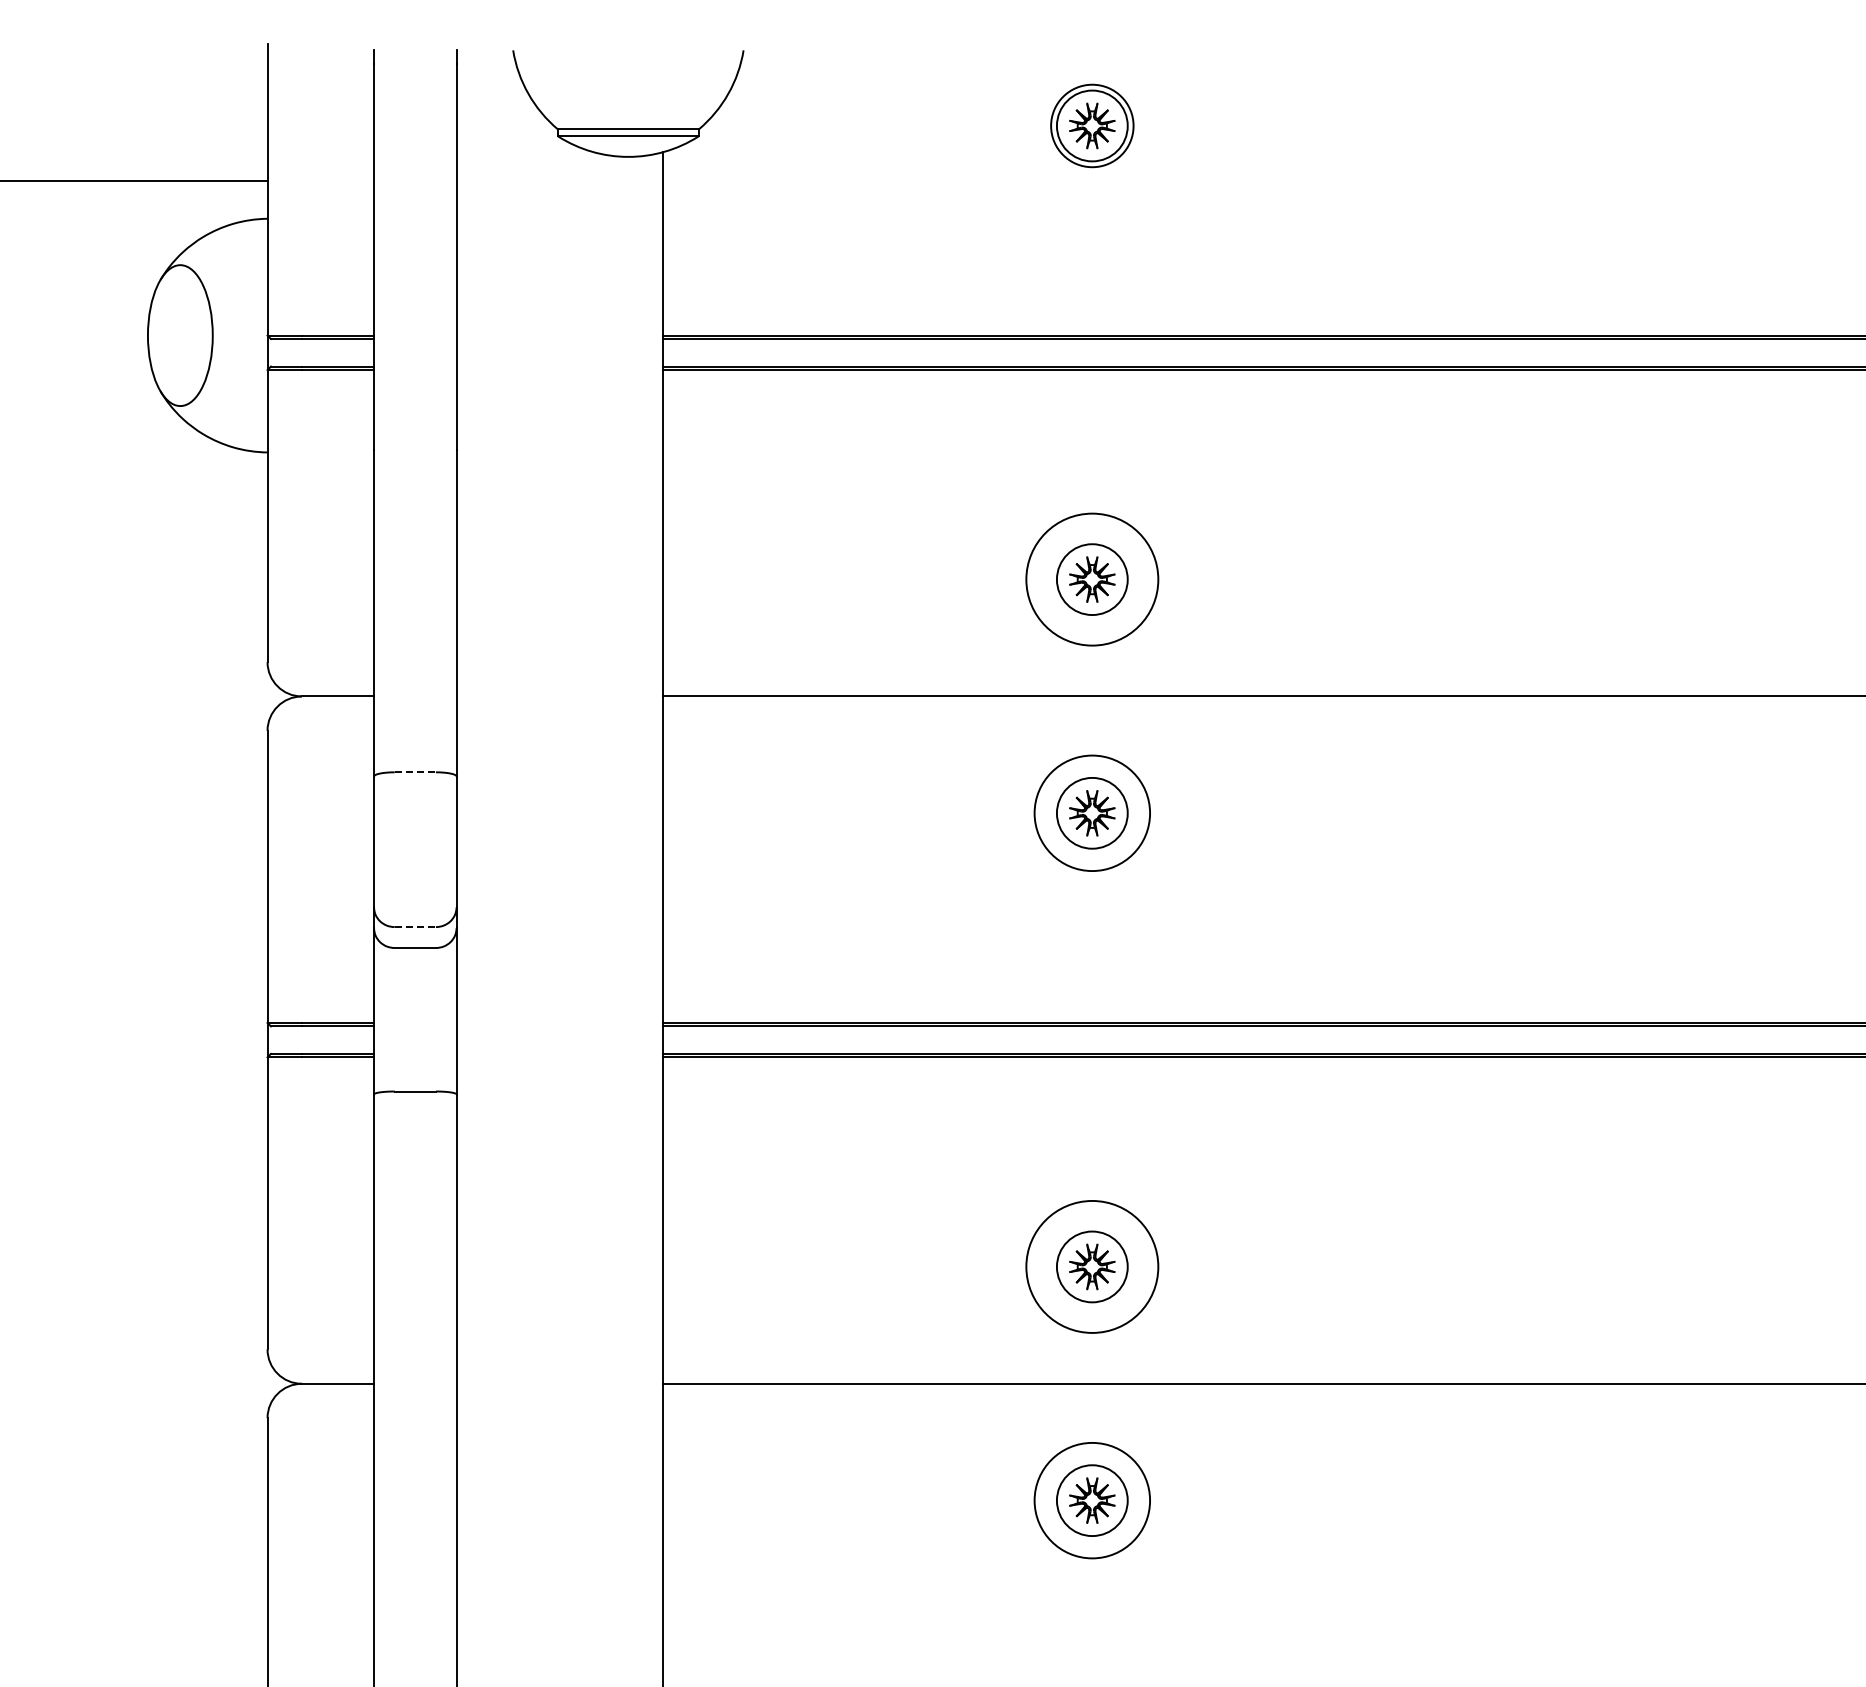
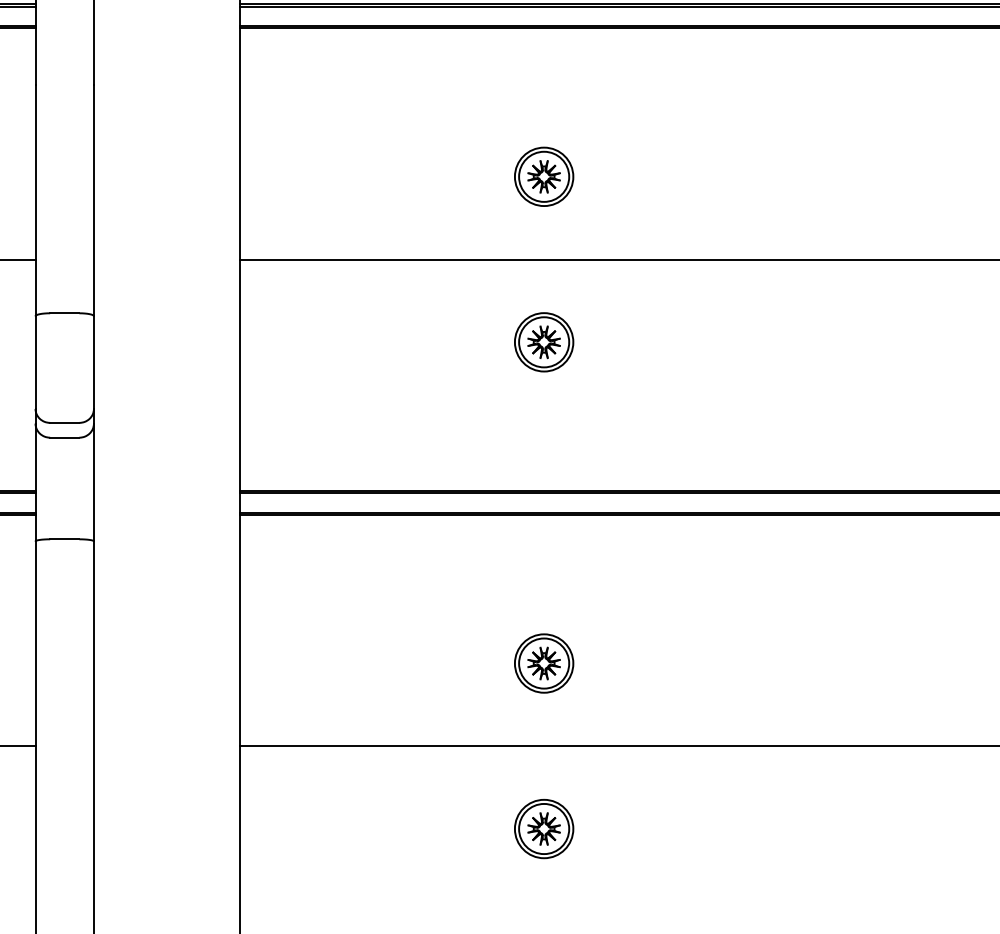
circle: (1092, 579) -> (544, 176), size x0.62
line: (415, 772) -> (64, 313), dashed -> solid
circle: (1092, 813) -> (544, 342), size x0.71
line: (415, 927) -> (64, 423), dashed -> solid
circle: (1092, 1266) -> (544, 663), size x0.62
circle: (1092, 1500) -> (544, 828), size x0.71

